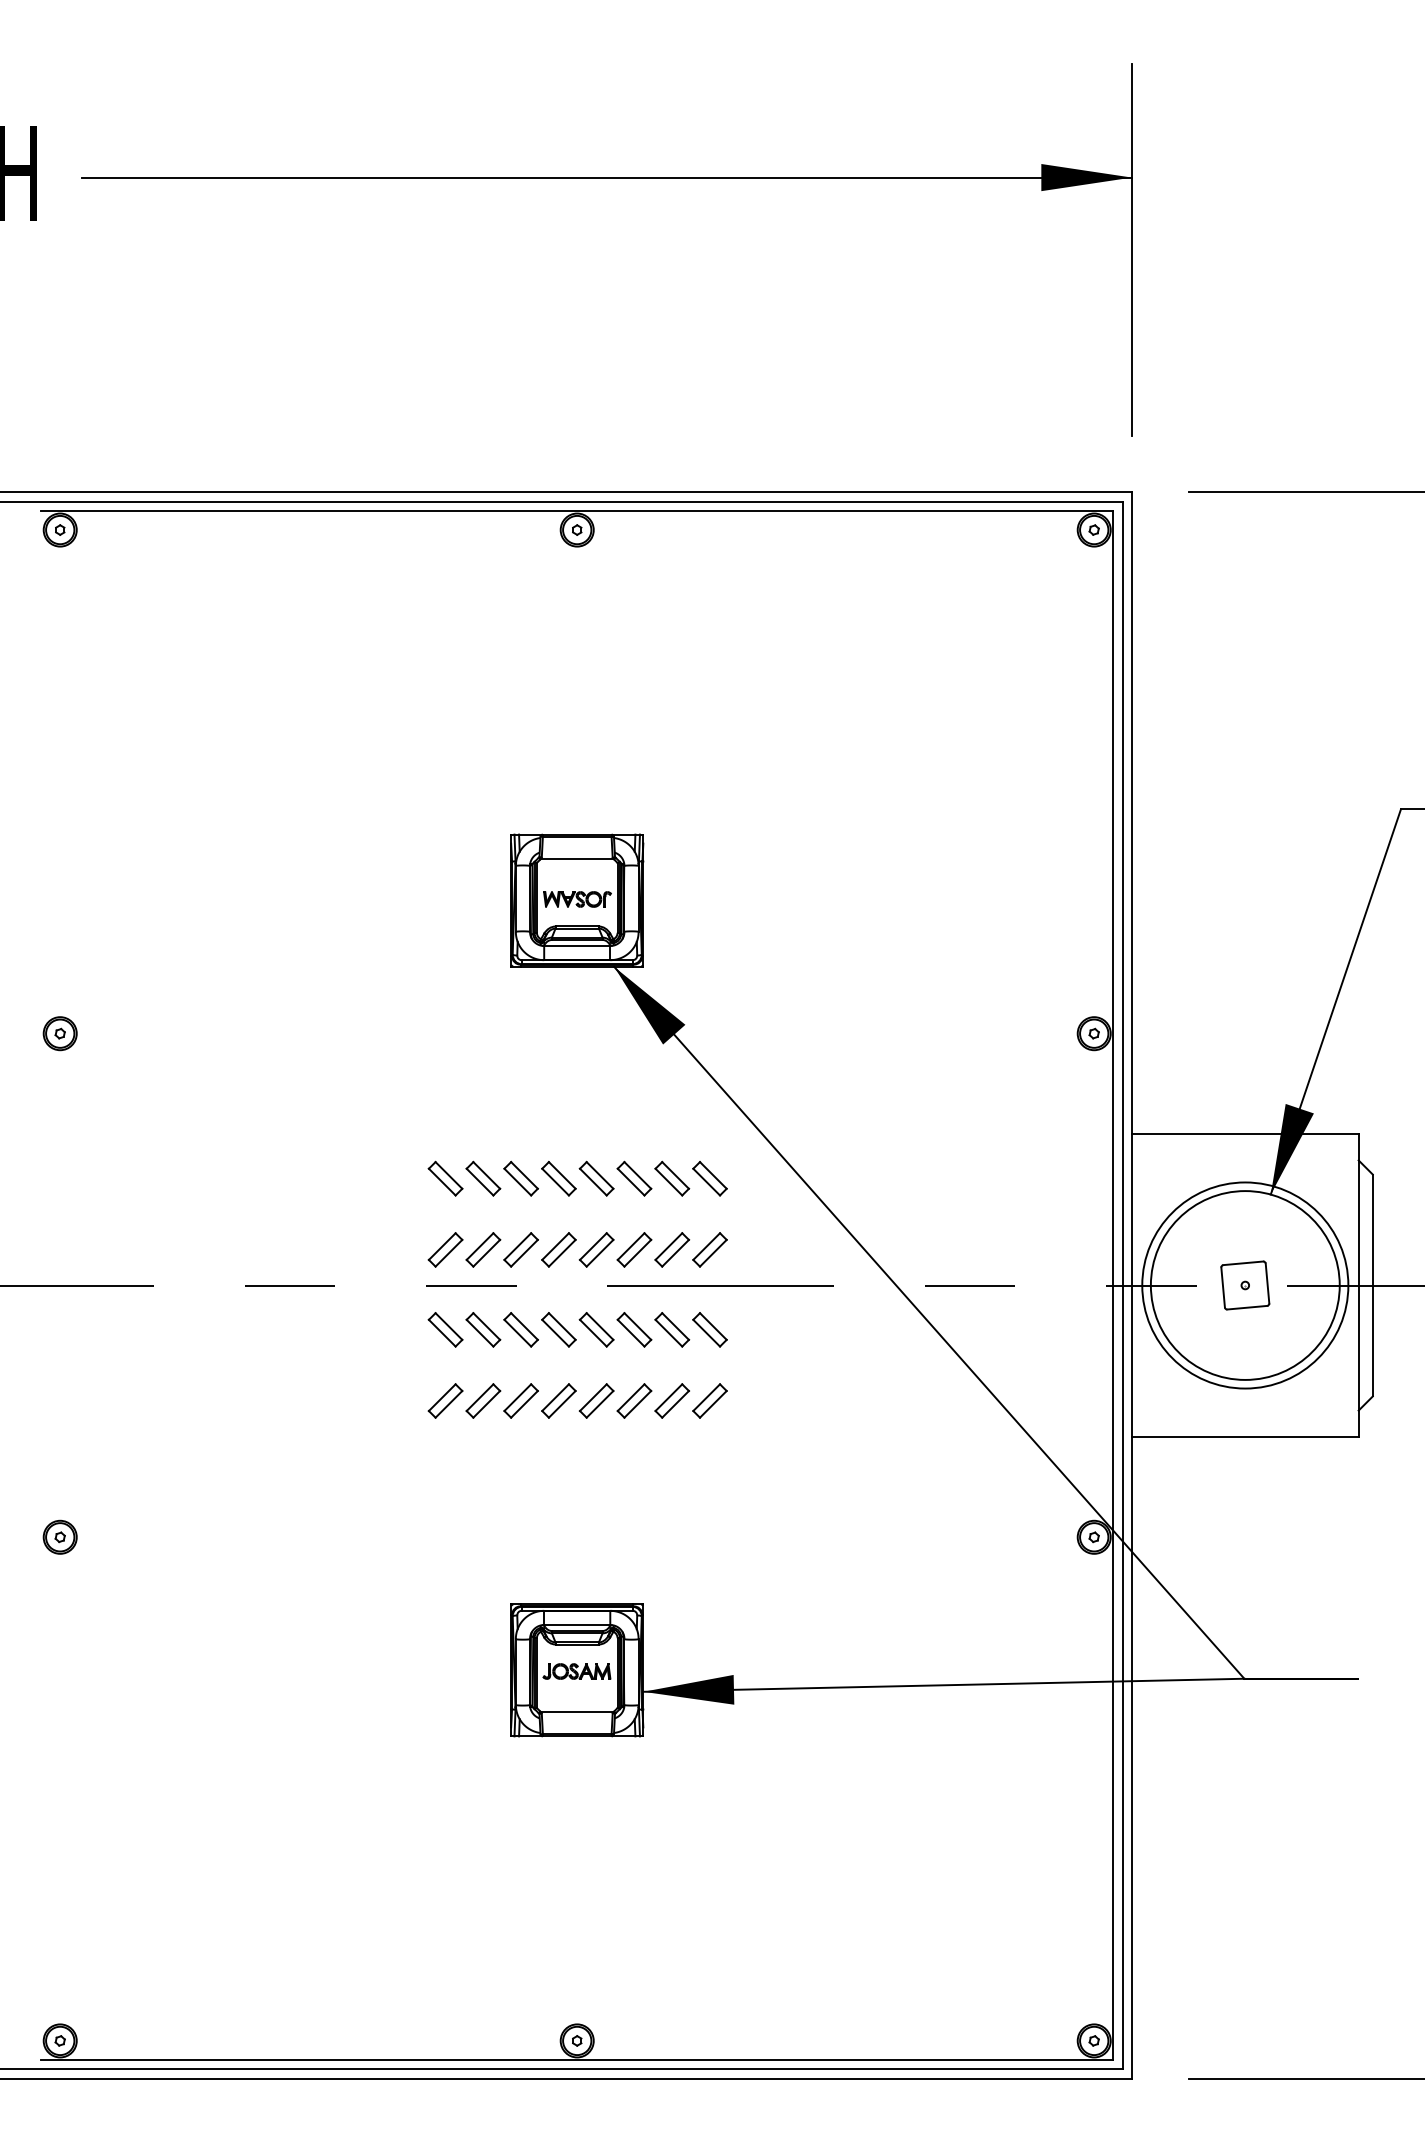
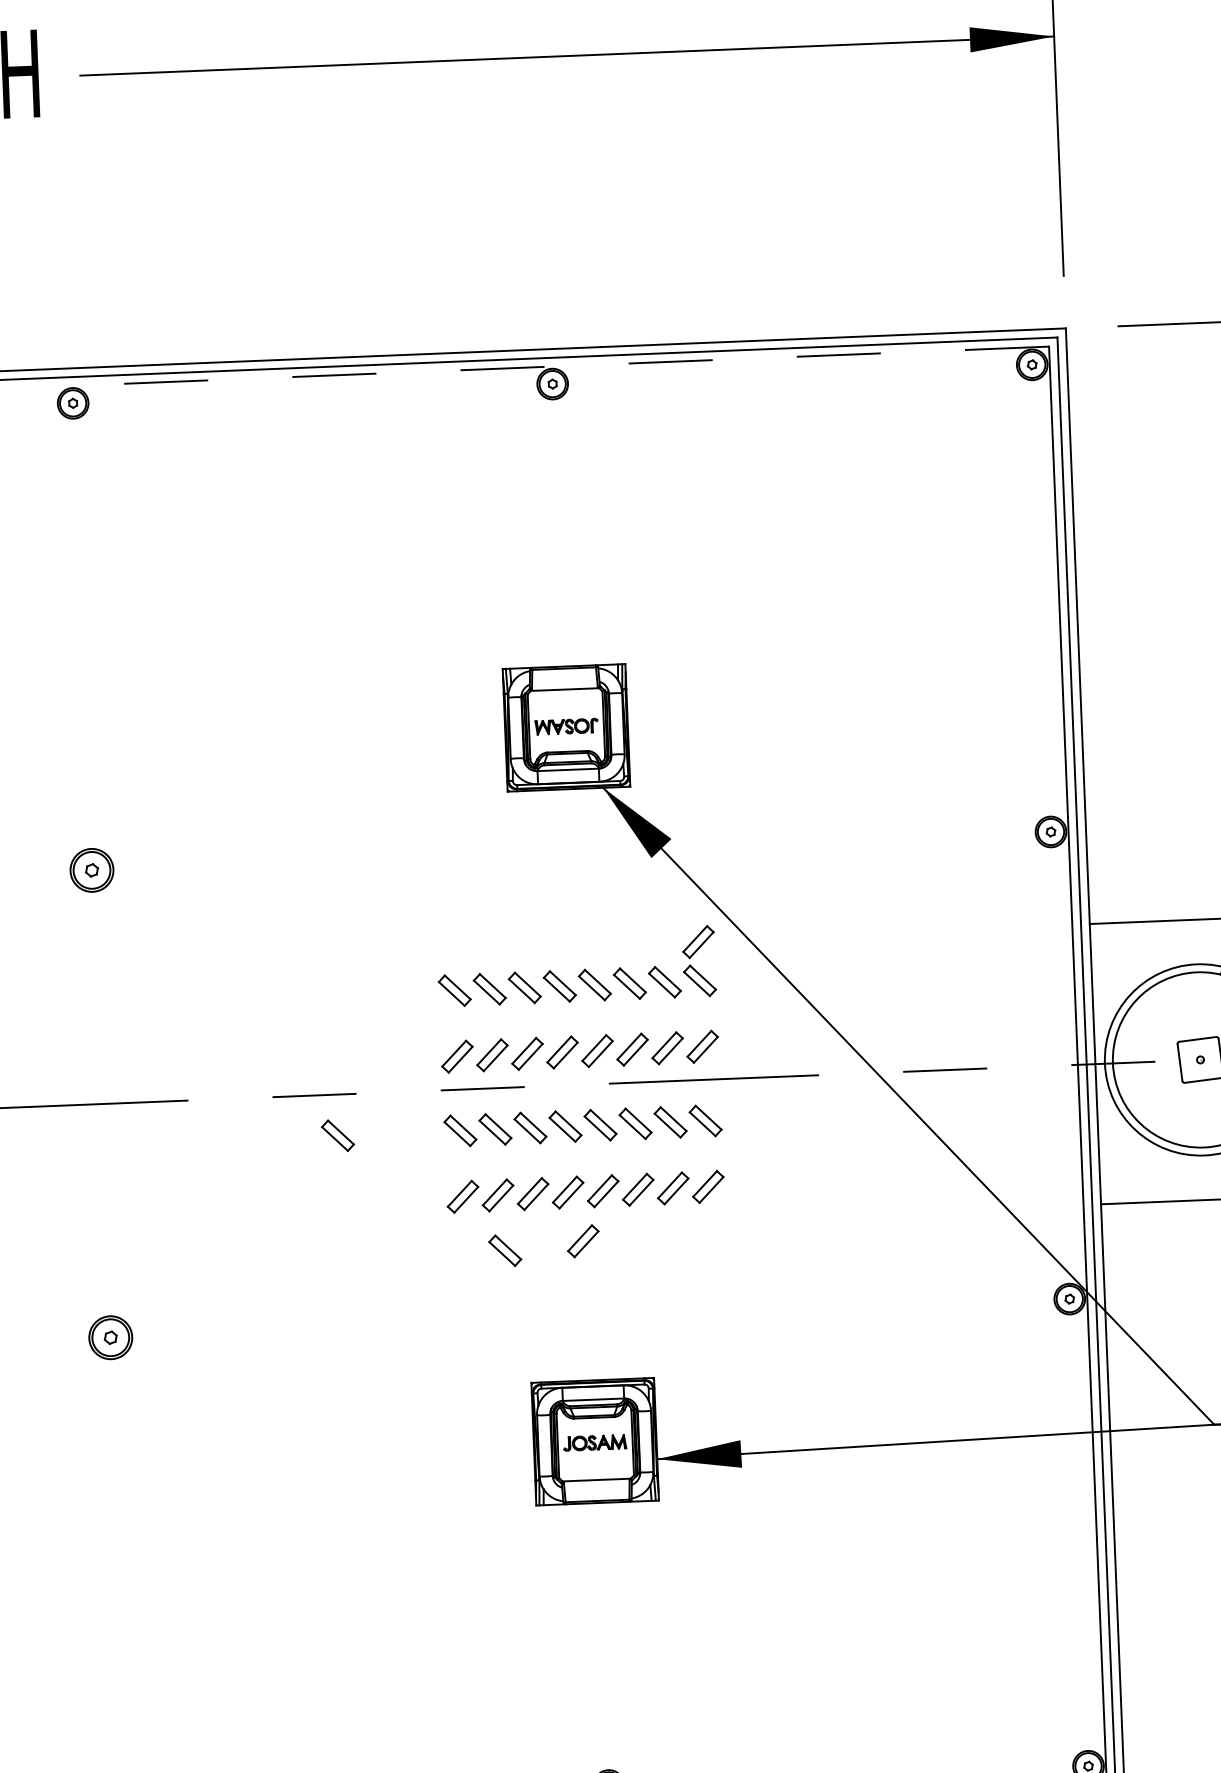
line: (577, 511) -> (552, 366), solid -> dashed
part: (59, 1033) -> (91, 870), size x1.4
part: (709, 1136) -> (697, 941), added
part: (313, 1329) -> (337, 1135), added
part: (572, 1453) -> (582, 1240), added
part: (488, 1460) -> (505, 1250), added
part: (59, 1536) -> (109, 1336), size x1.4

